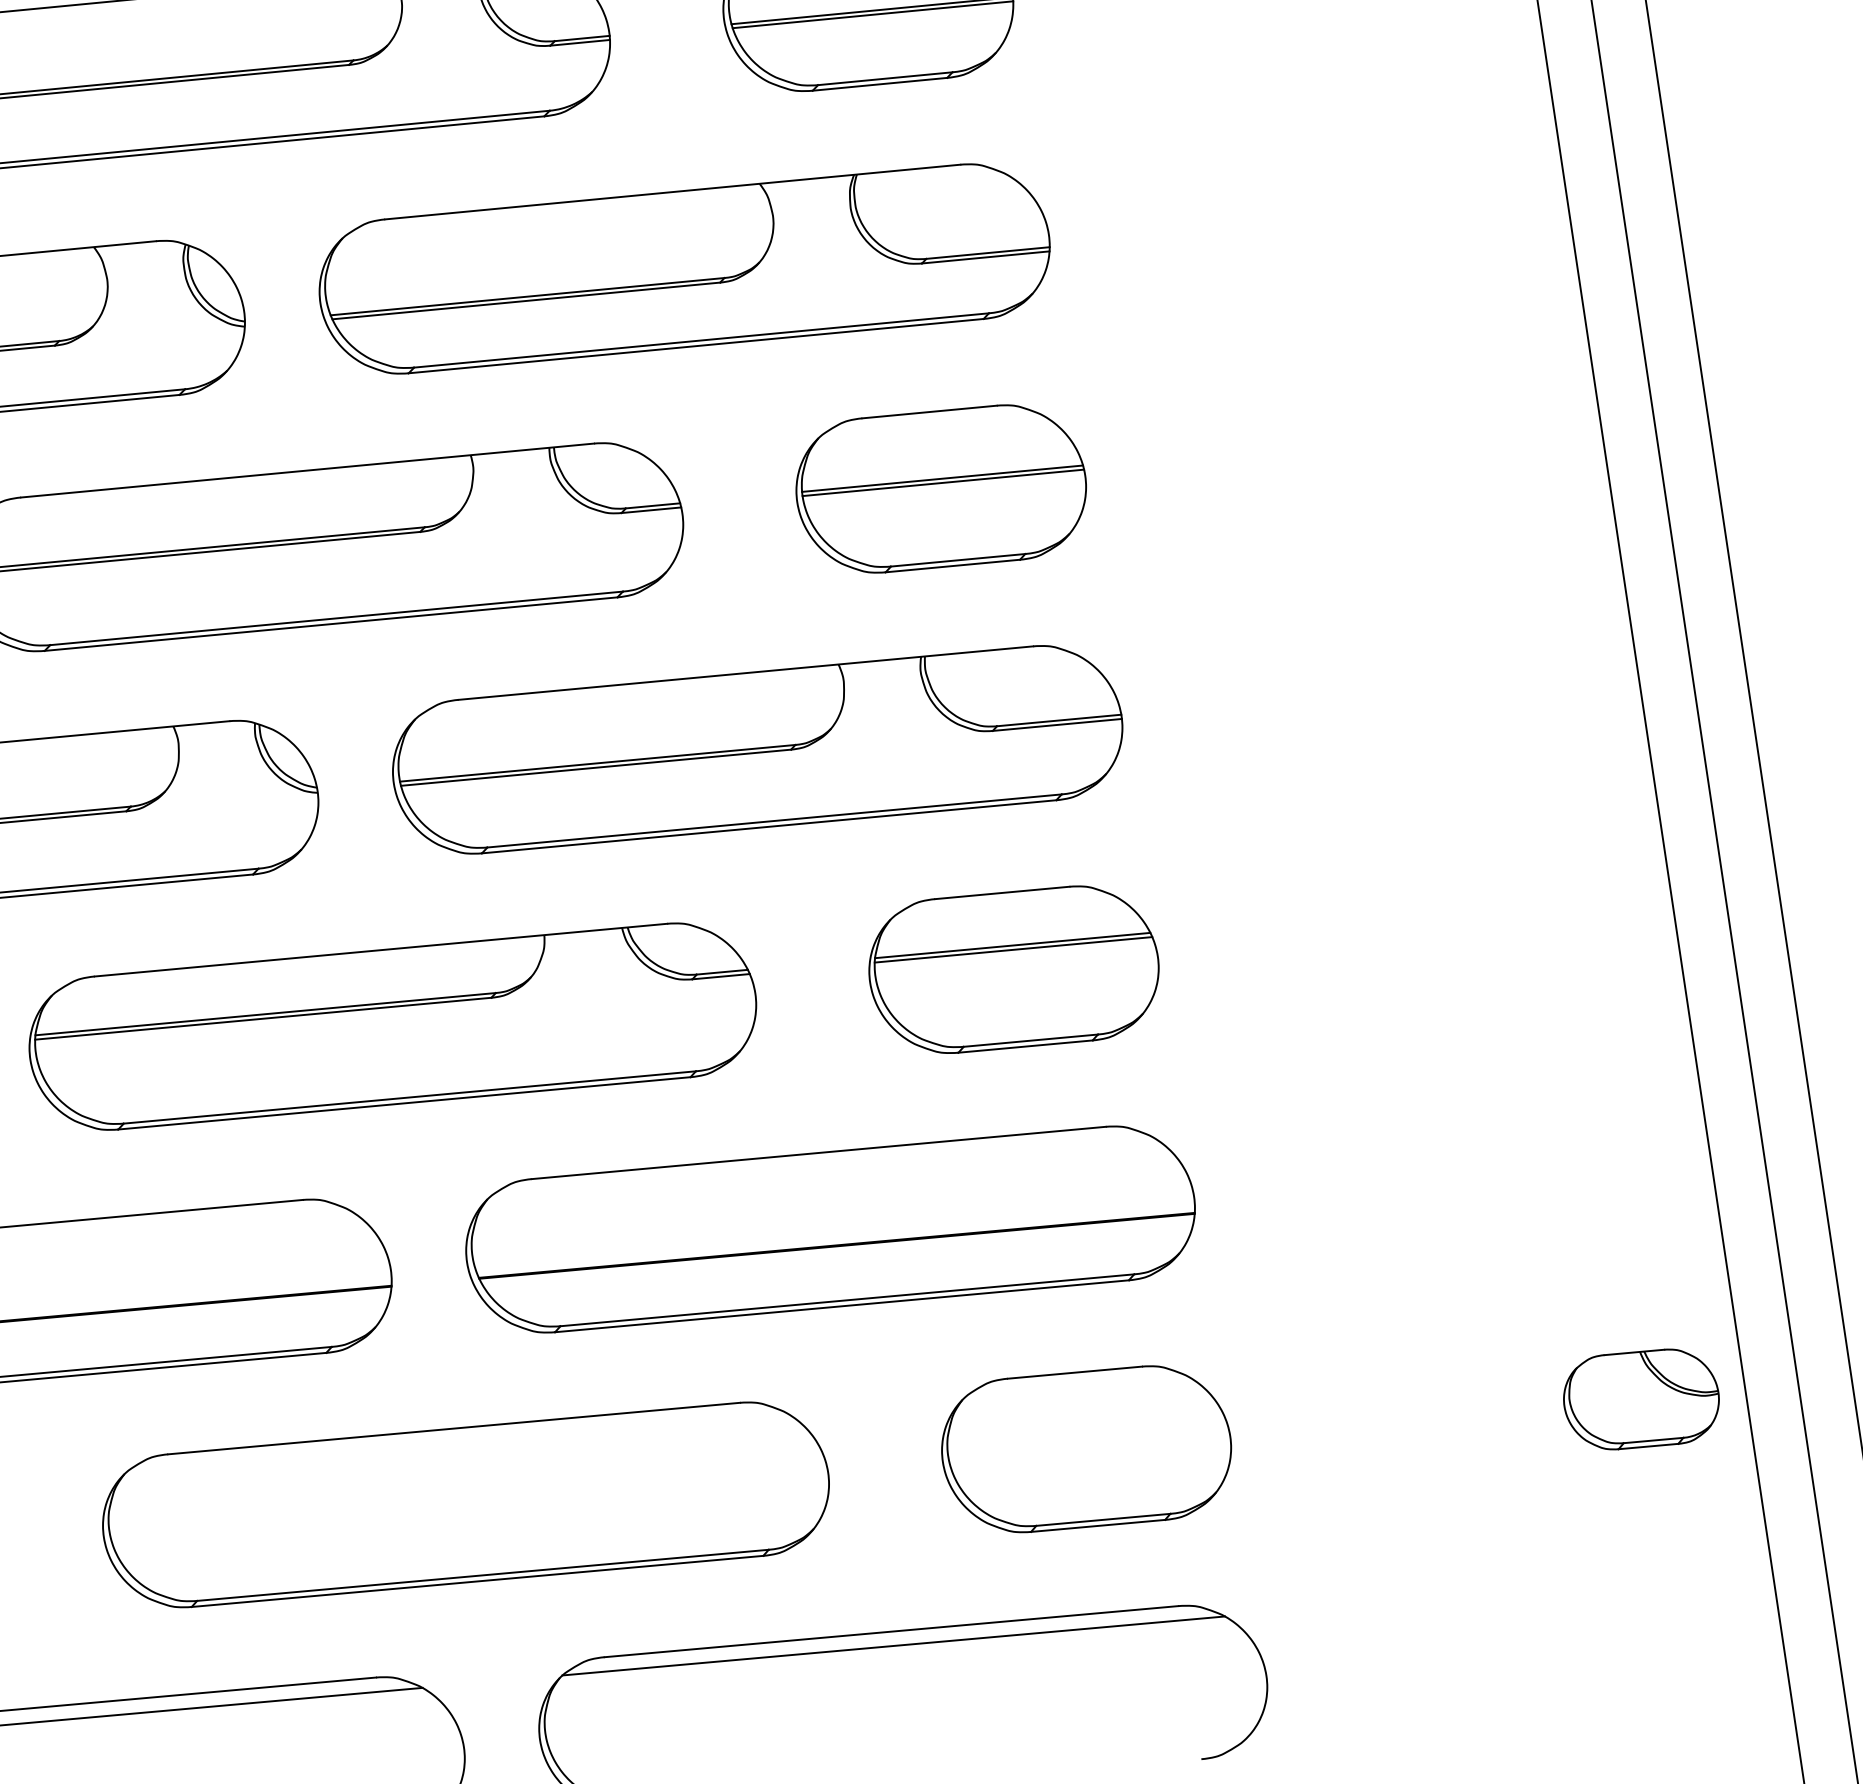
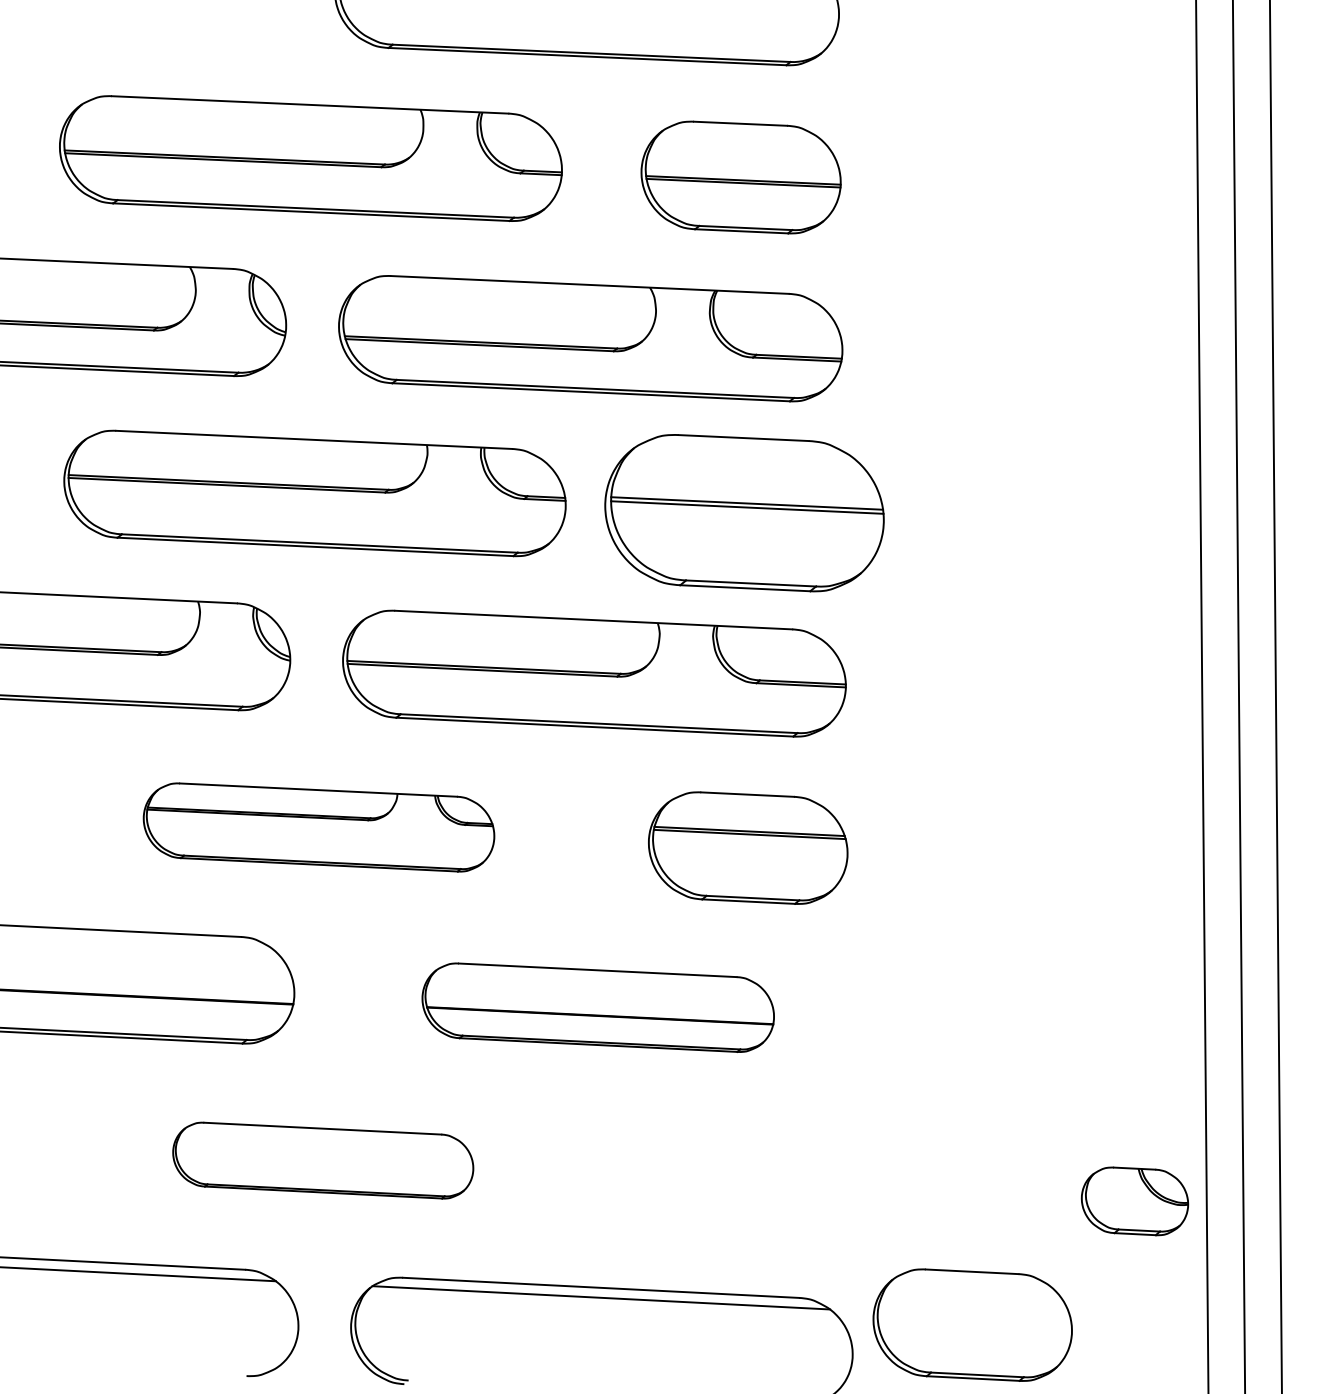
part: (941, 489) -> (744, 513), size x1.4
part: (392, 1026) -> (318, 827), size x0.7
part: (830, 1229) -> (598, 1007), size x0.7
part: (1086, 1448) -> (972, 1324), moved
part: (466, 1504) -> (323, 1160), size x0.6

